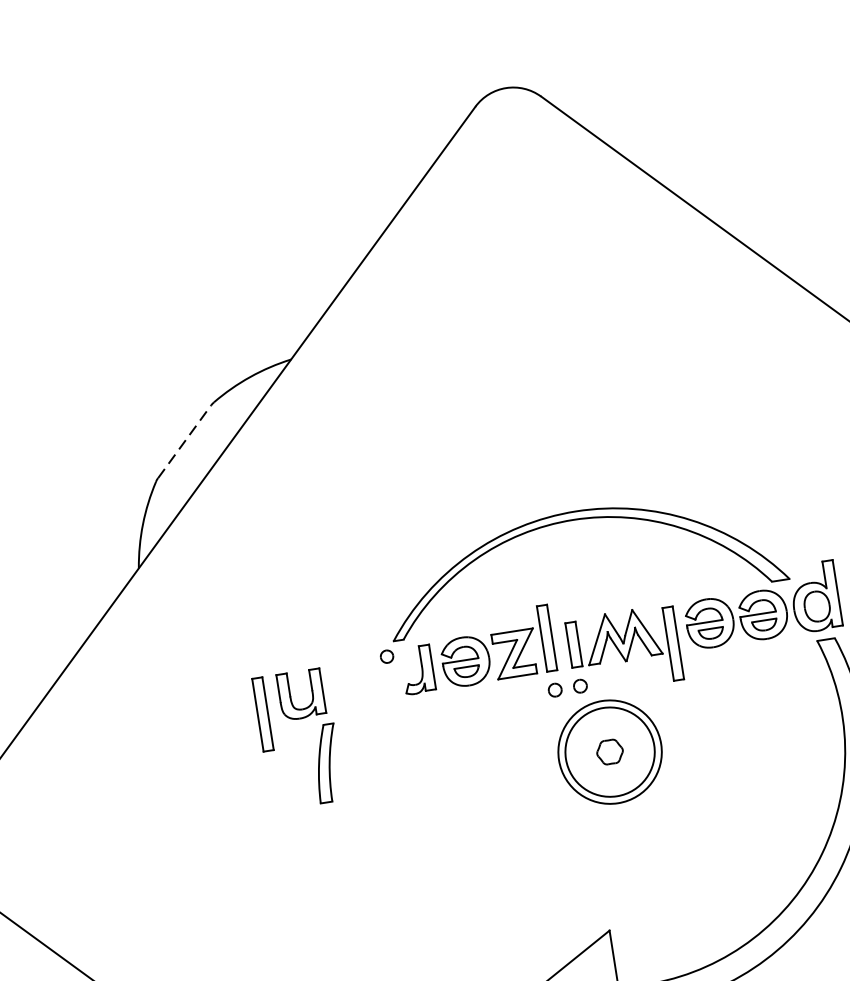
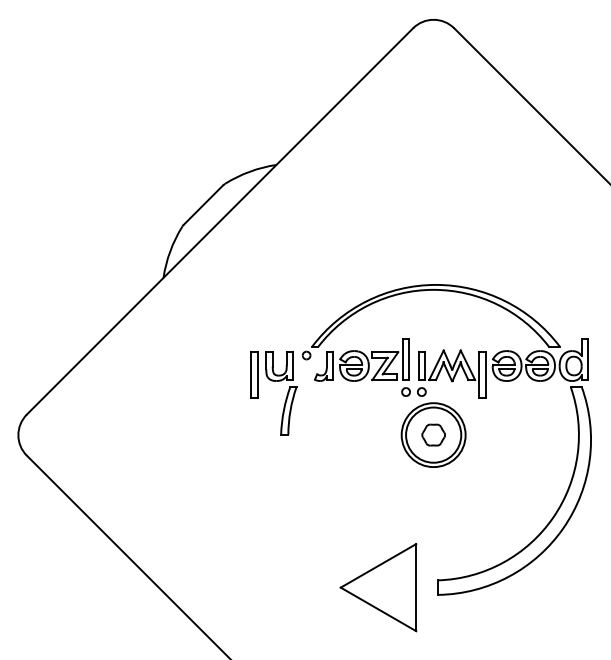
line: (184, 442) -> (203, 205), dashed -> solid
part: (295, 720) -> (273, 381), moved
part: (609, 751) -> (433, 434), size x1.43

